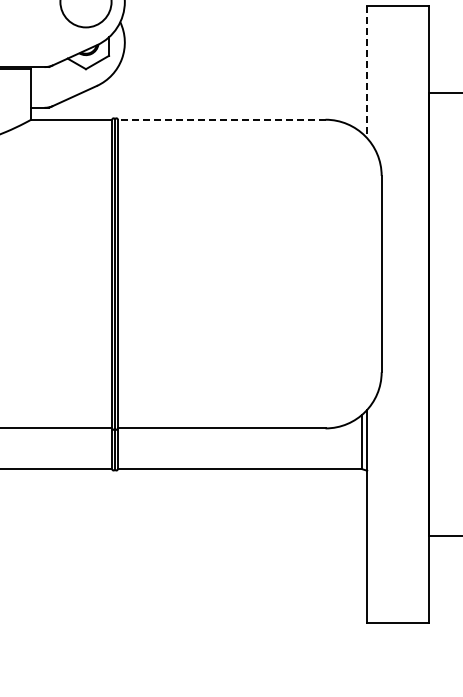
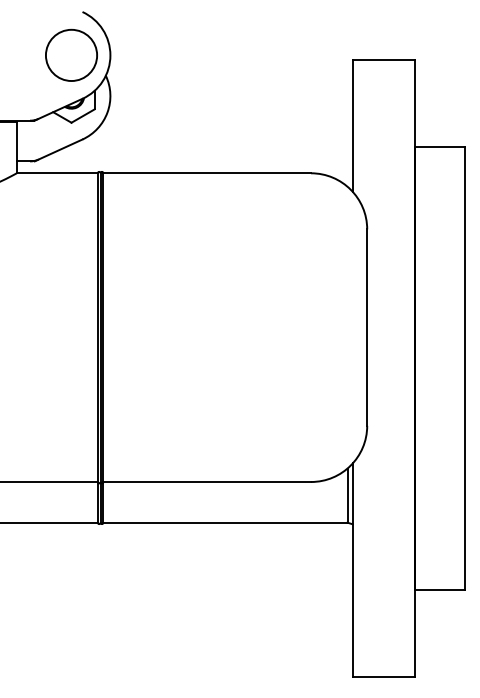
line: (366, 72) -> (352, 126), dashed -> solid
line: (221, 119) -> (207, 173), dashed -> solid

